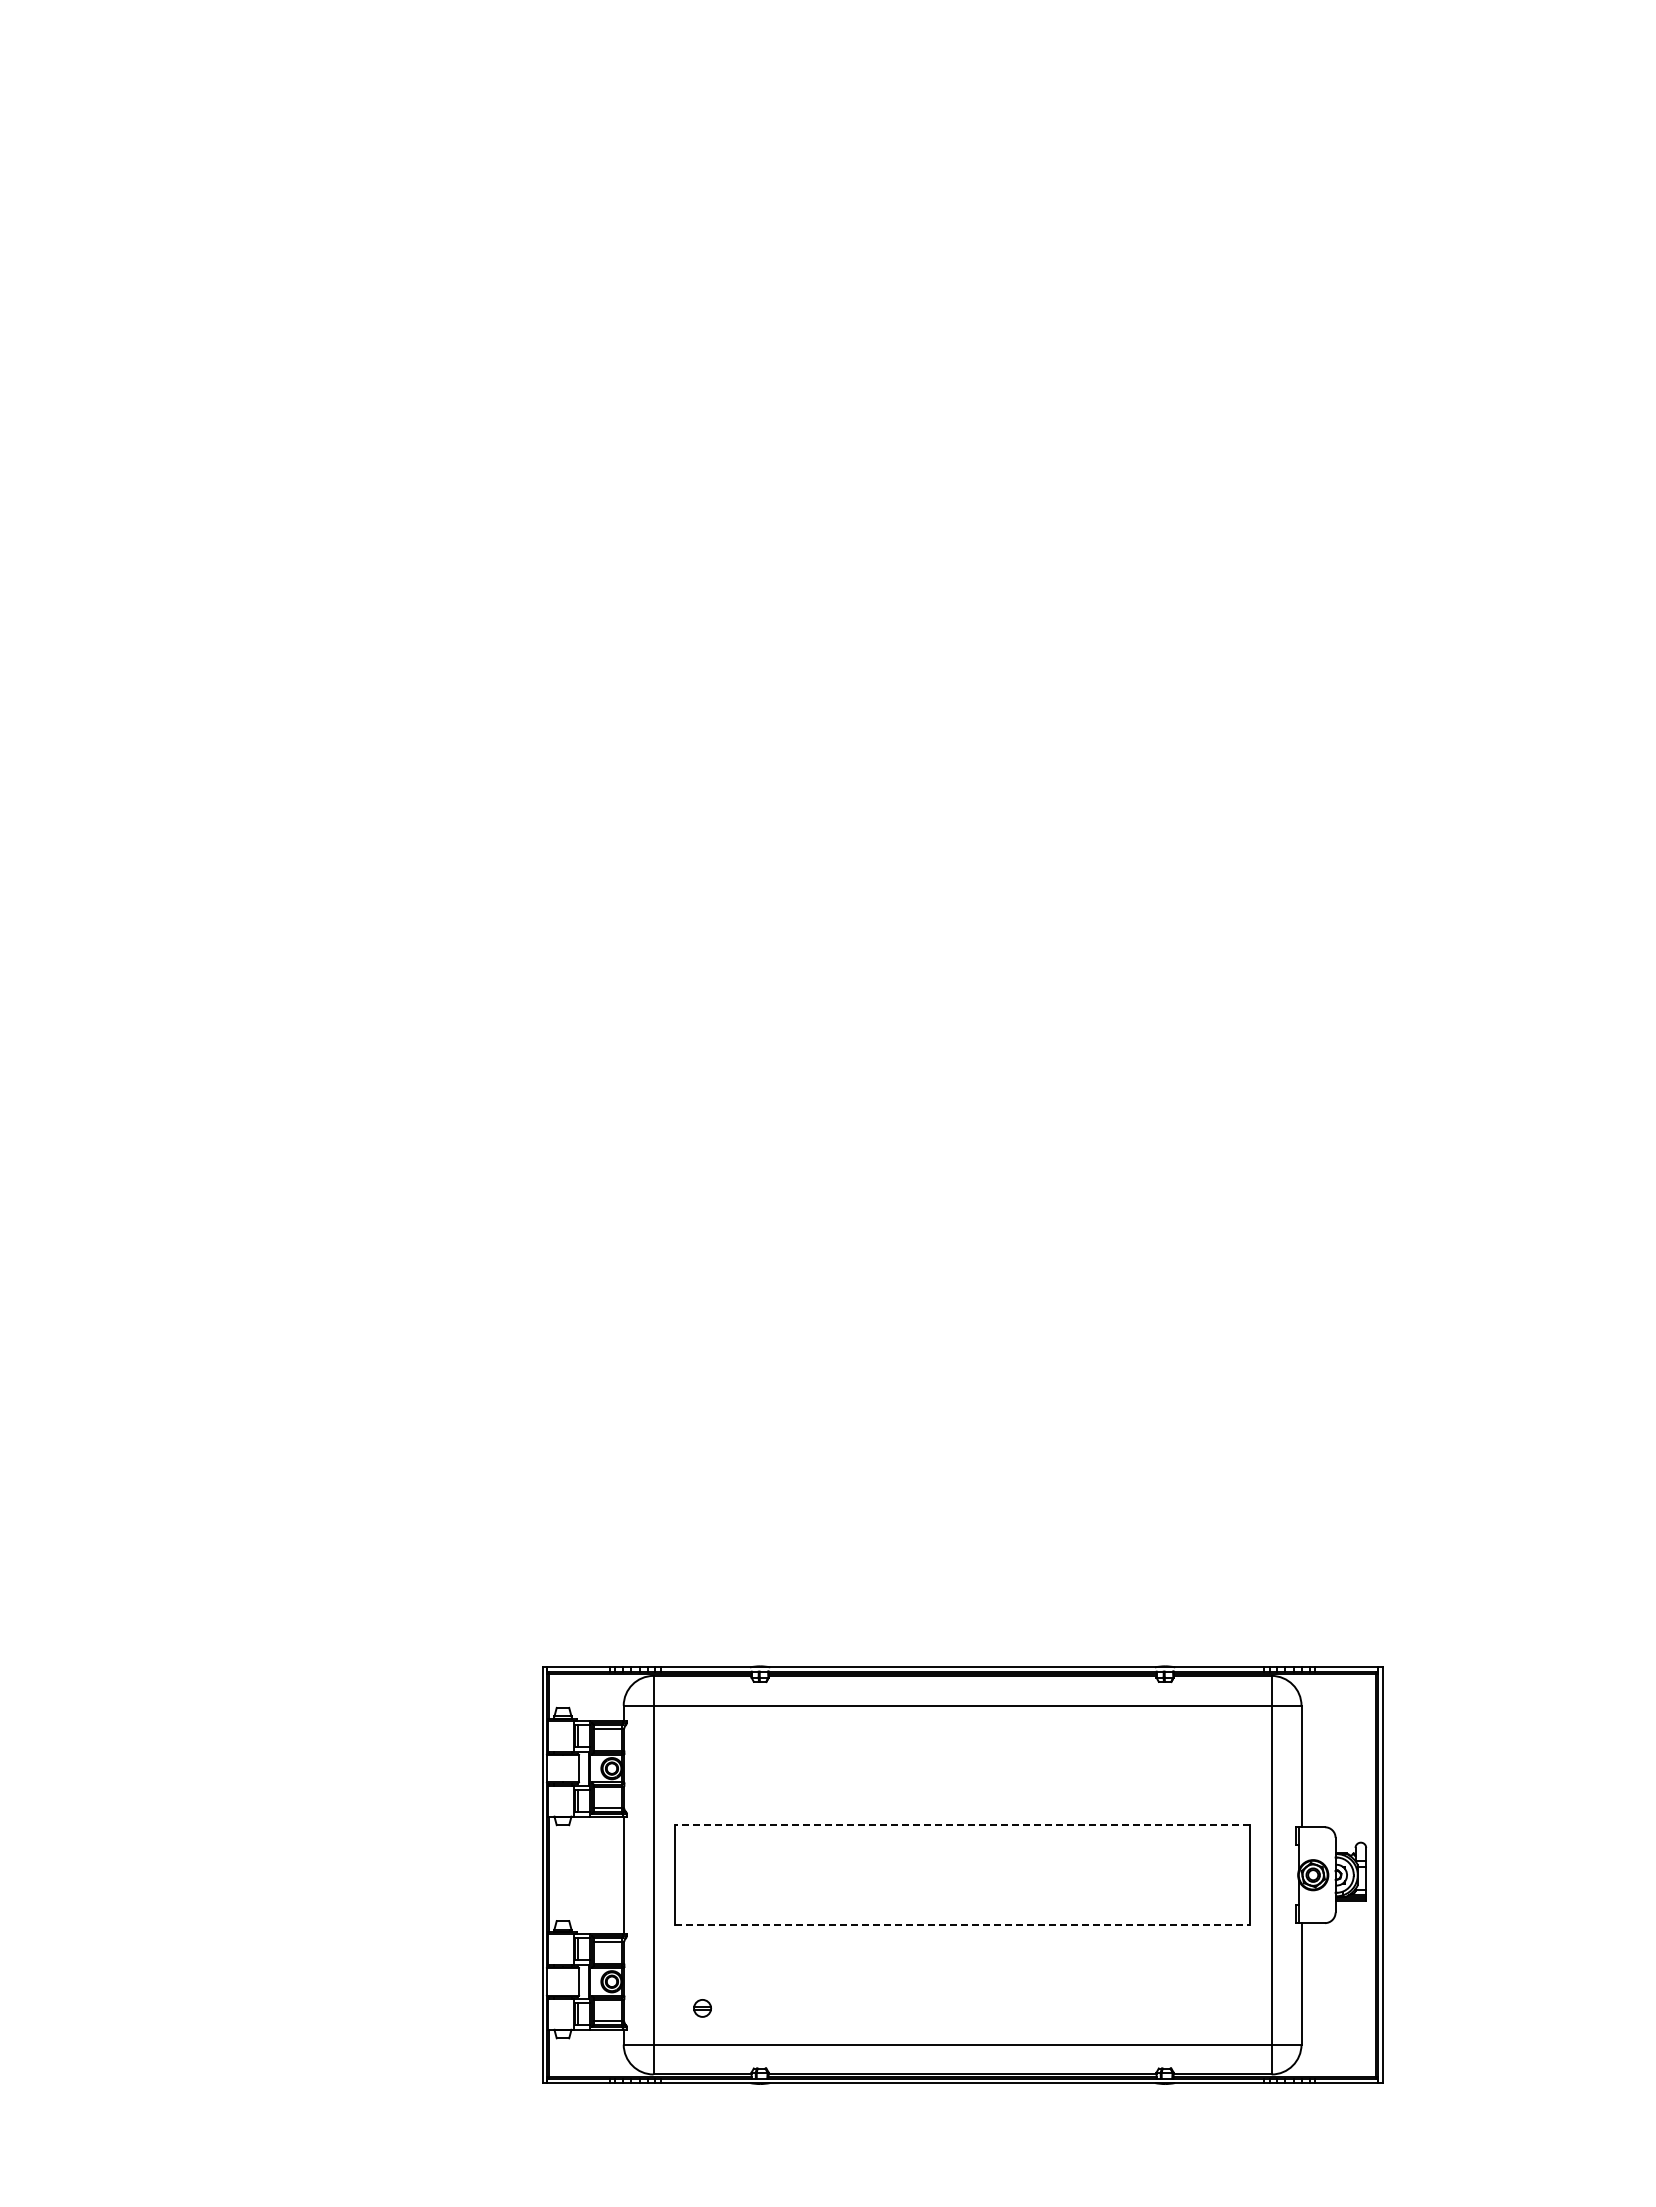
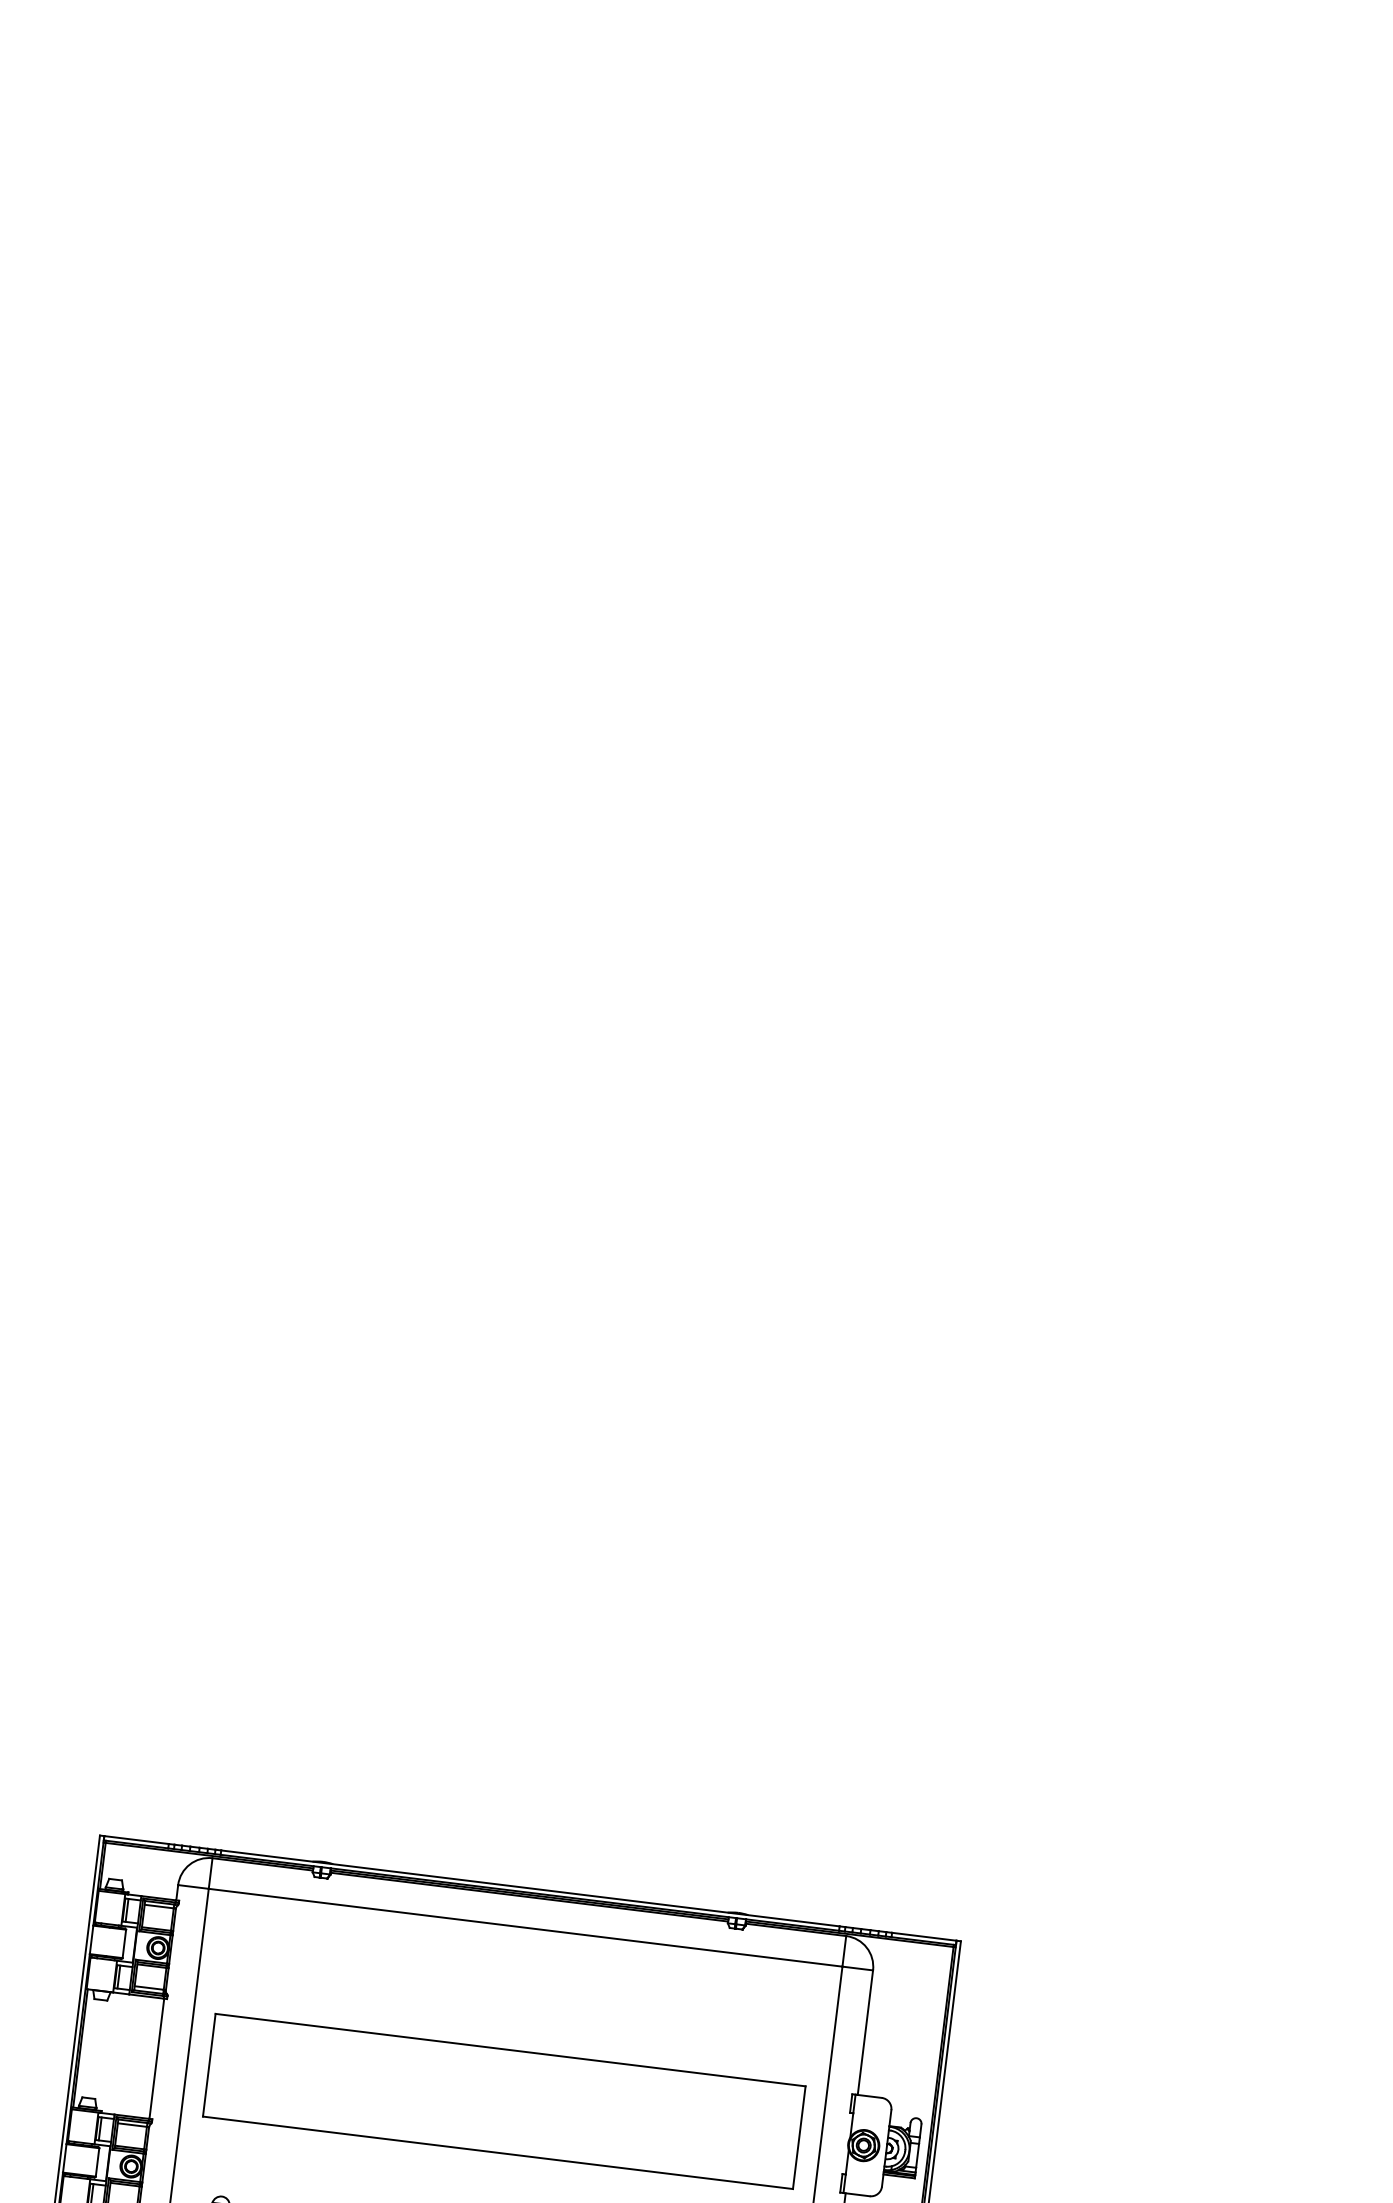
line: (962, 1825) -> (510, 2050), dashed -> solid
line: (962, 1925) -> (497, 2153), dashed -> solid

